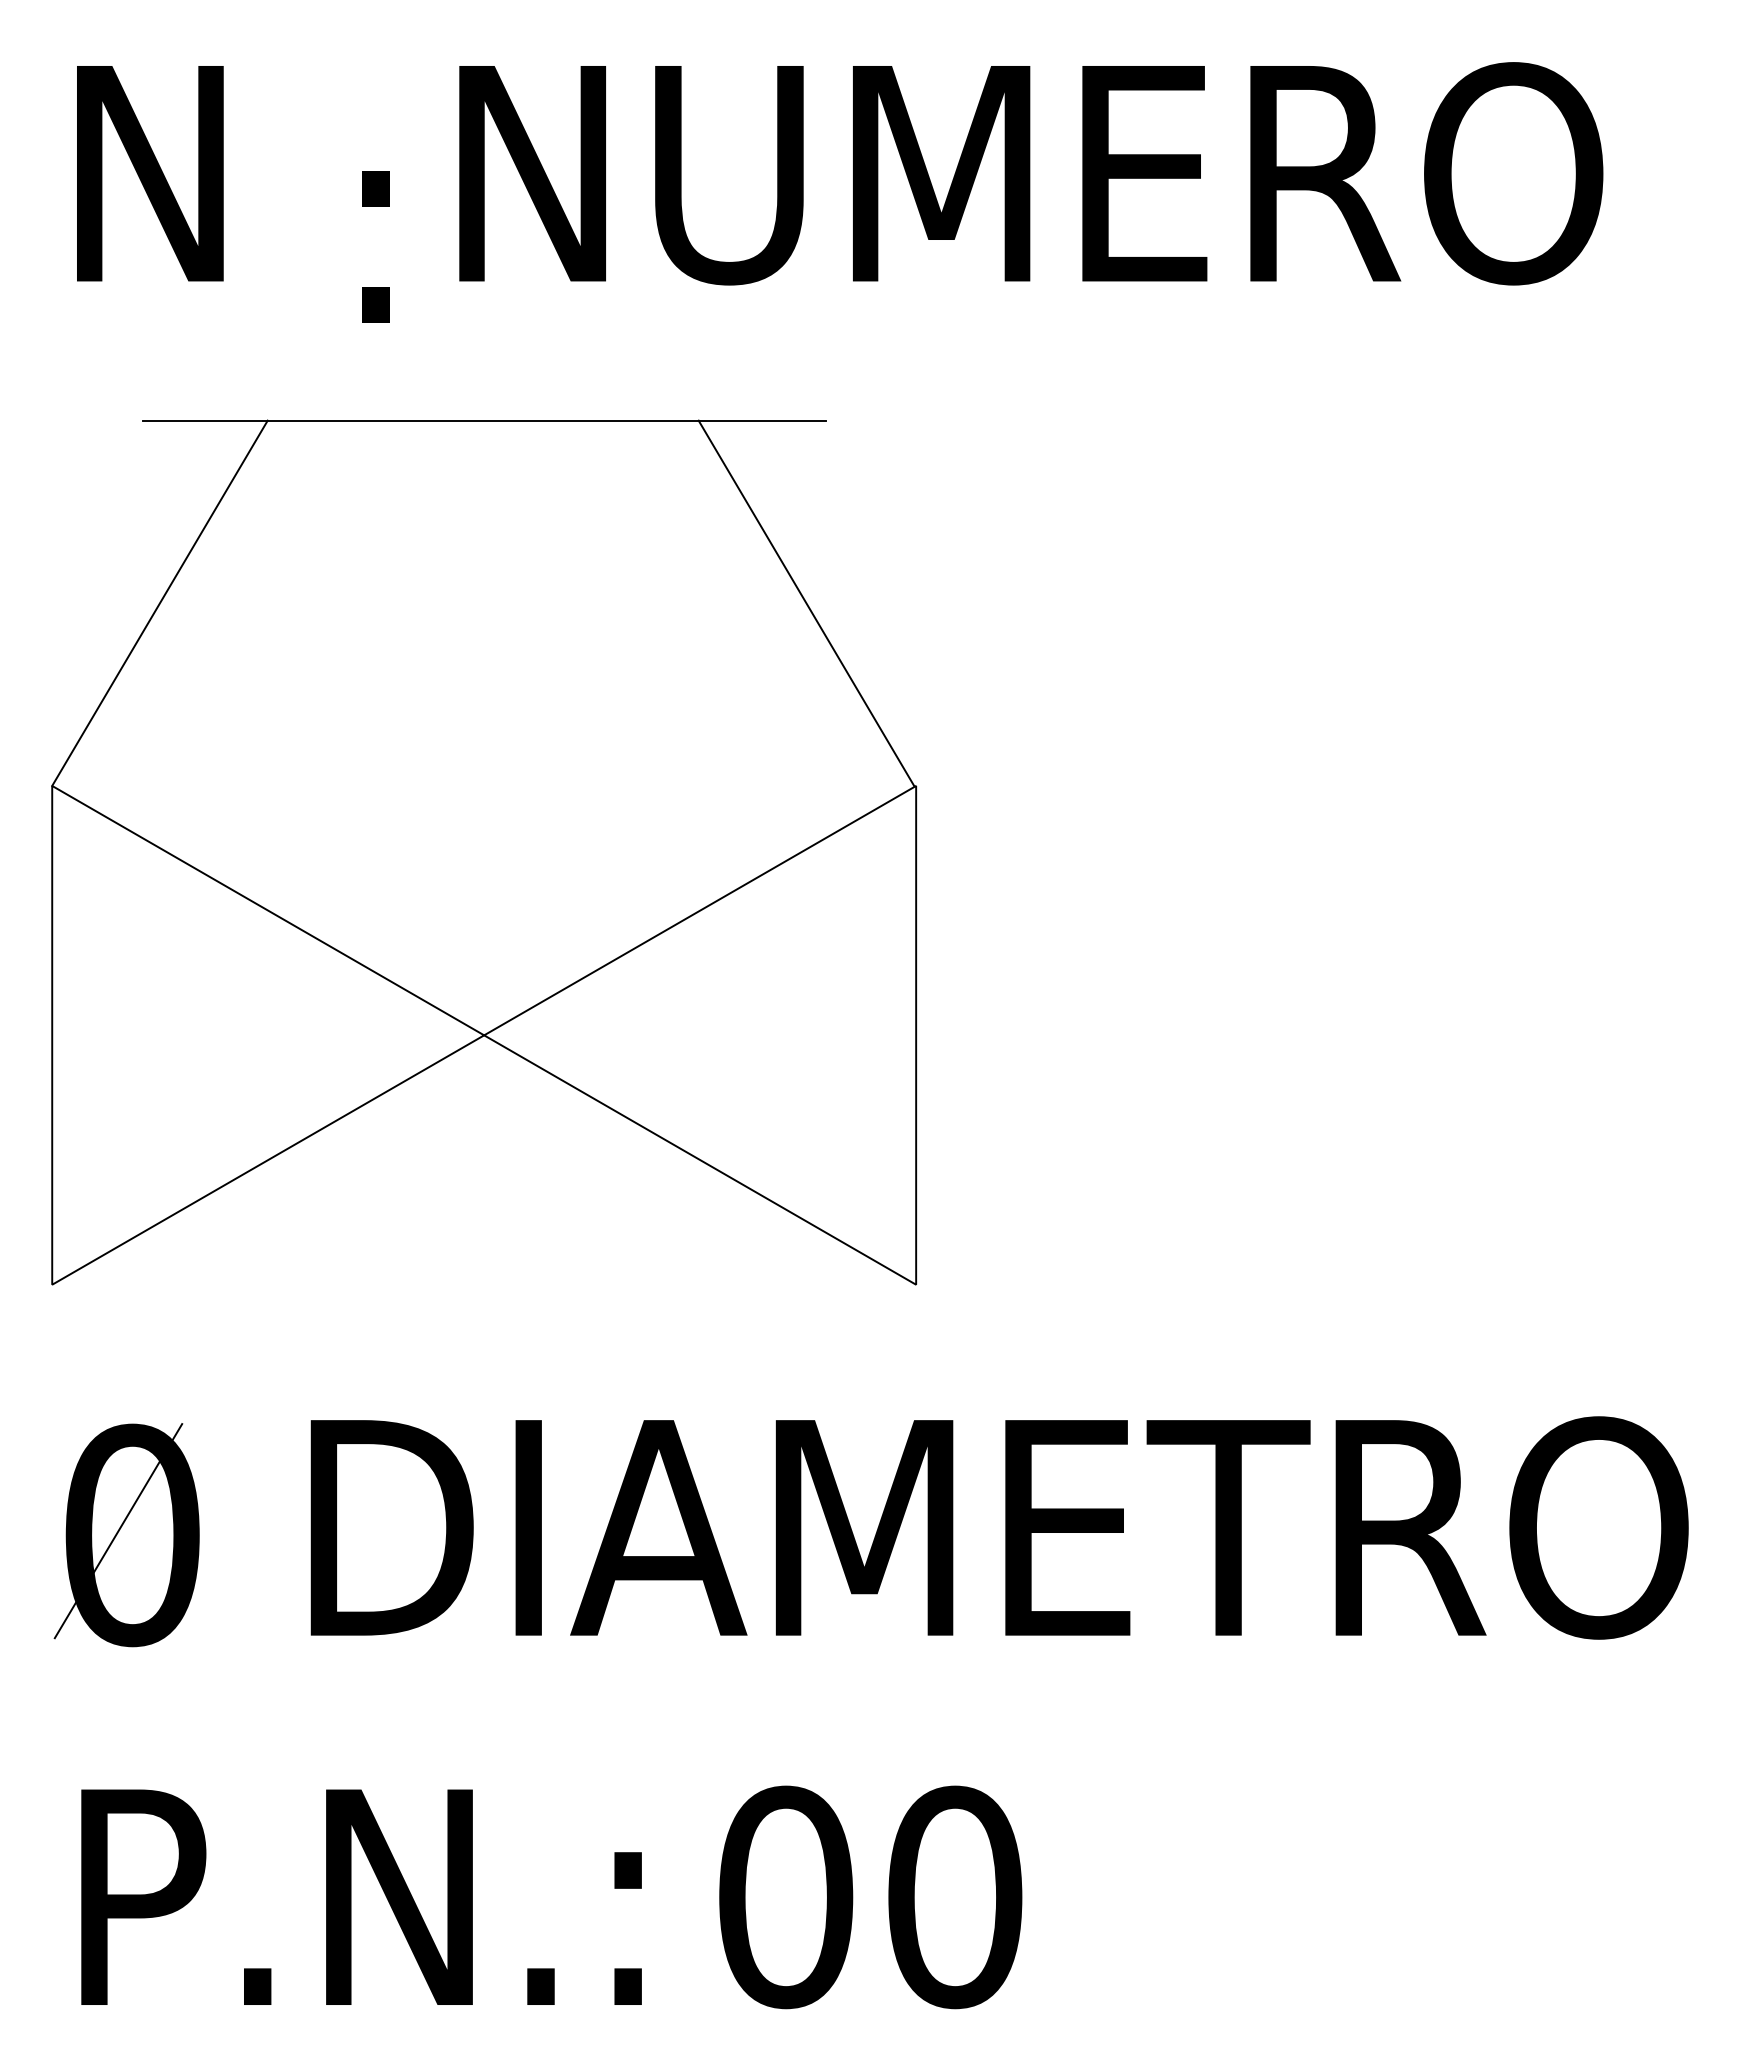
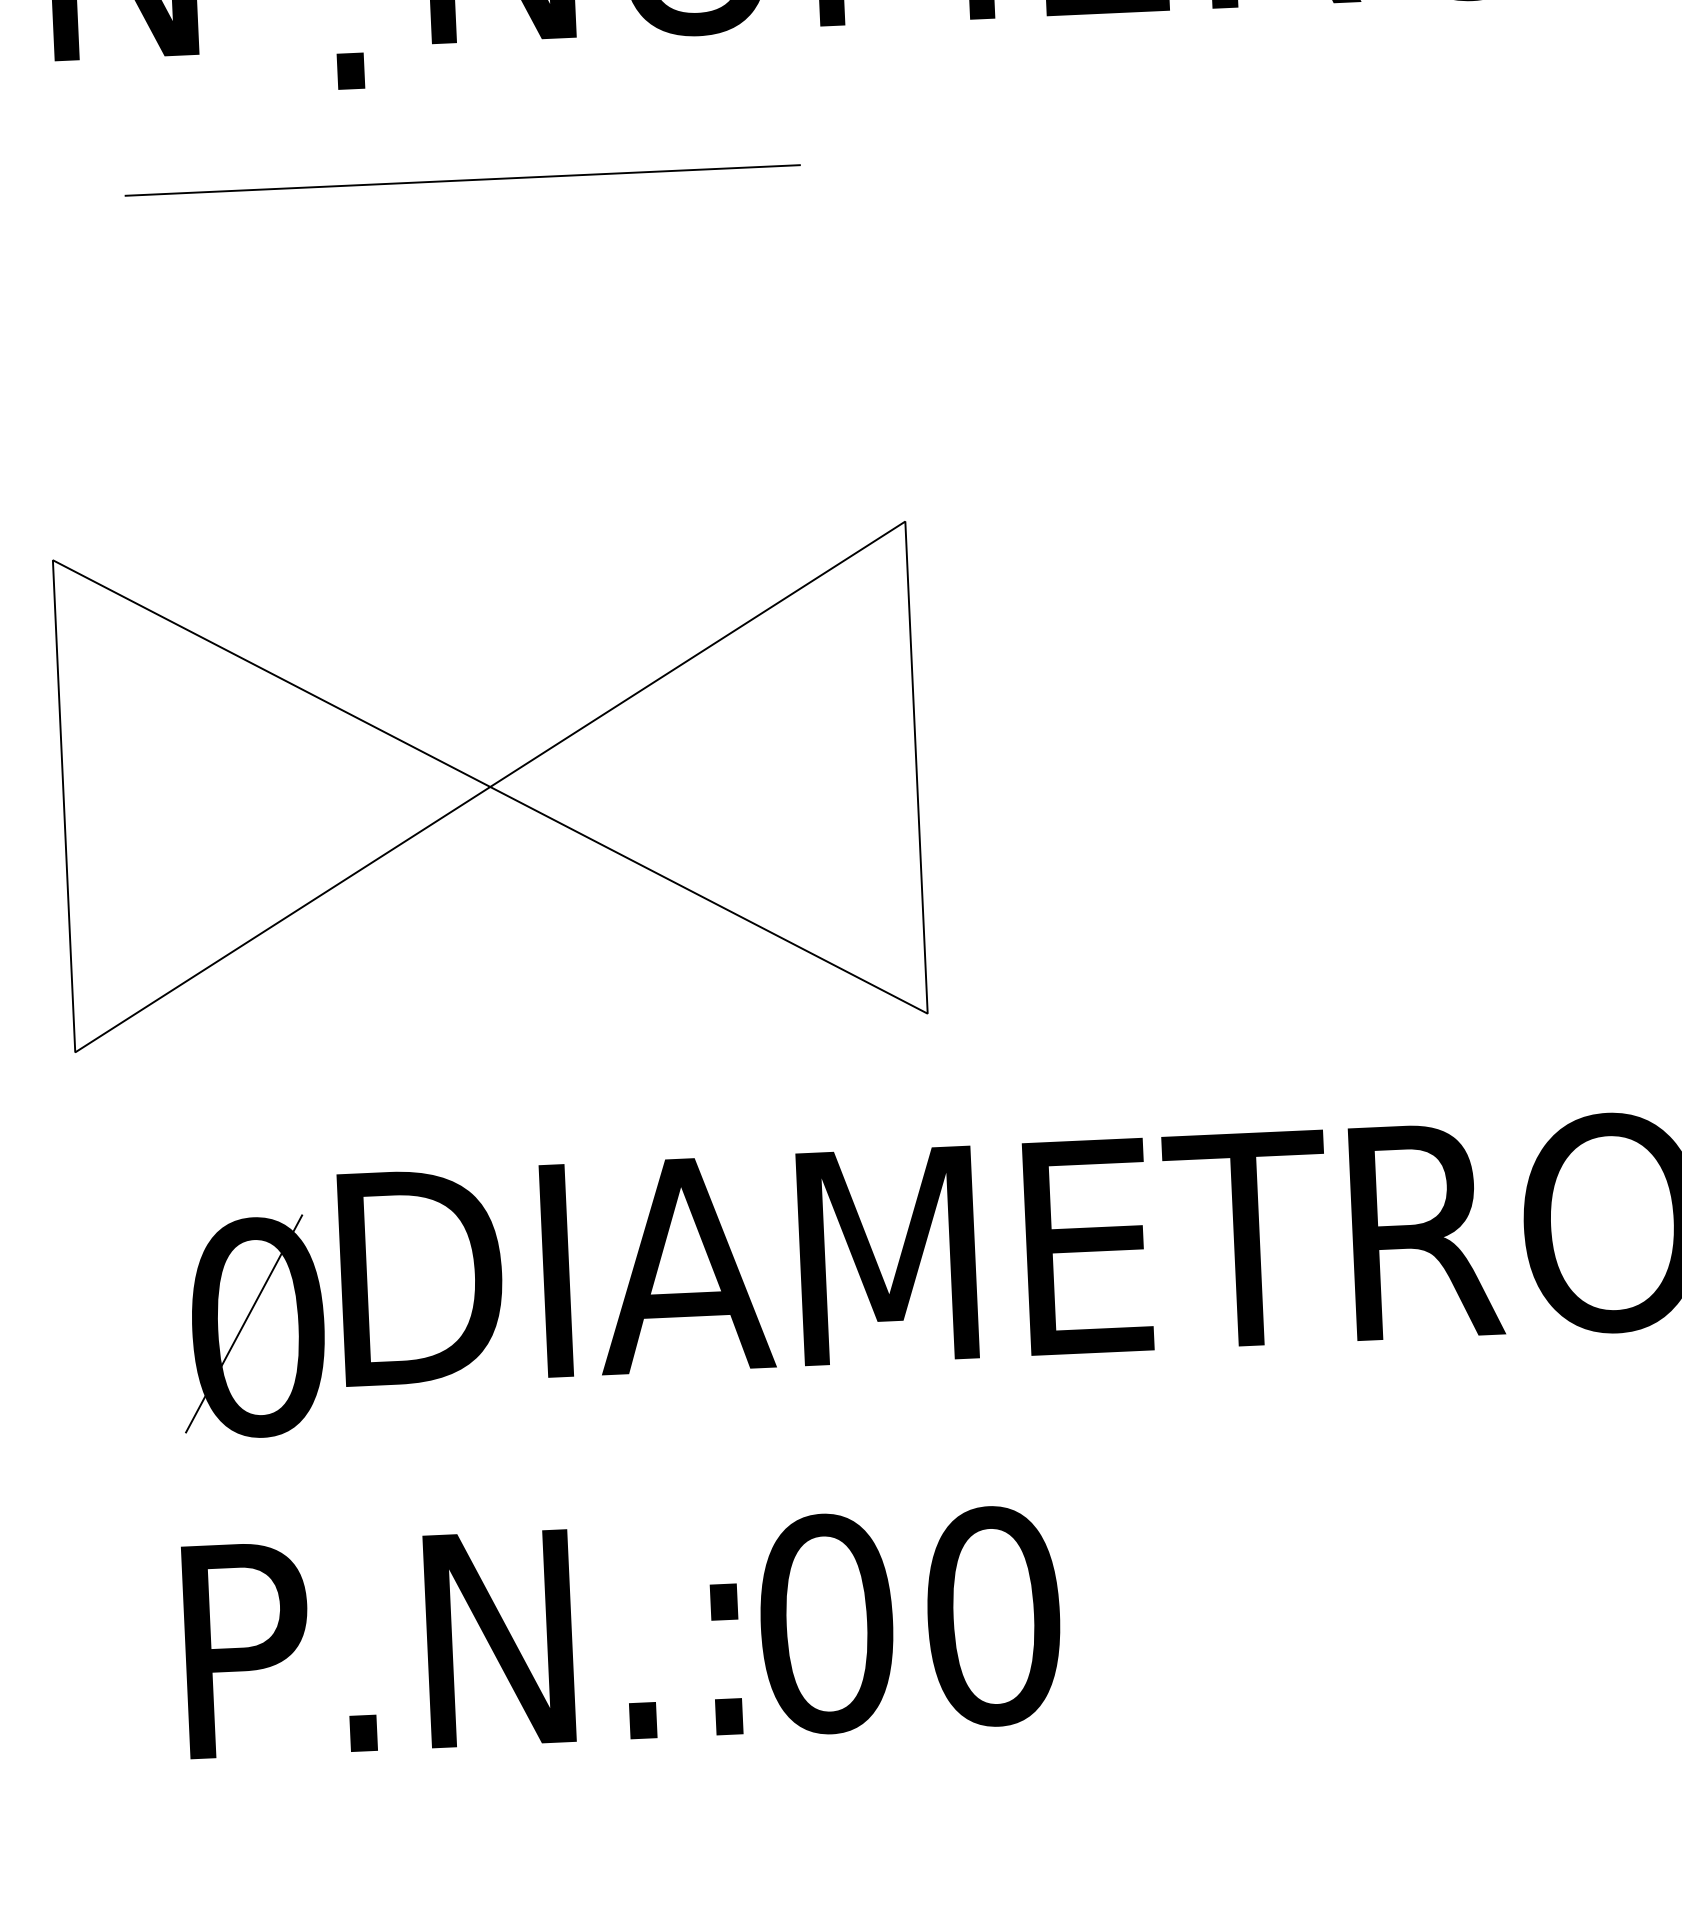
line: (159, 602) -> (150, 374), removed
line: (806, 602) -> (788, 345), removed
part: (126, 1535) -> (252, 1327), moved
text: (361, 1896) -> (462, 1639), moved

